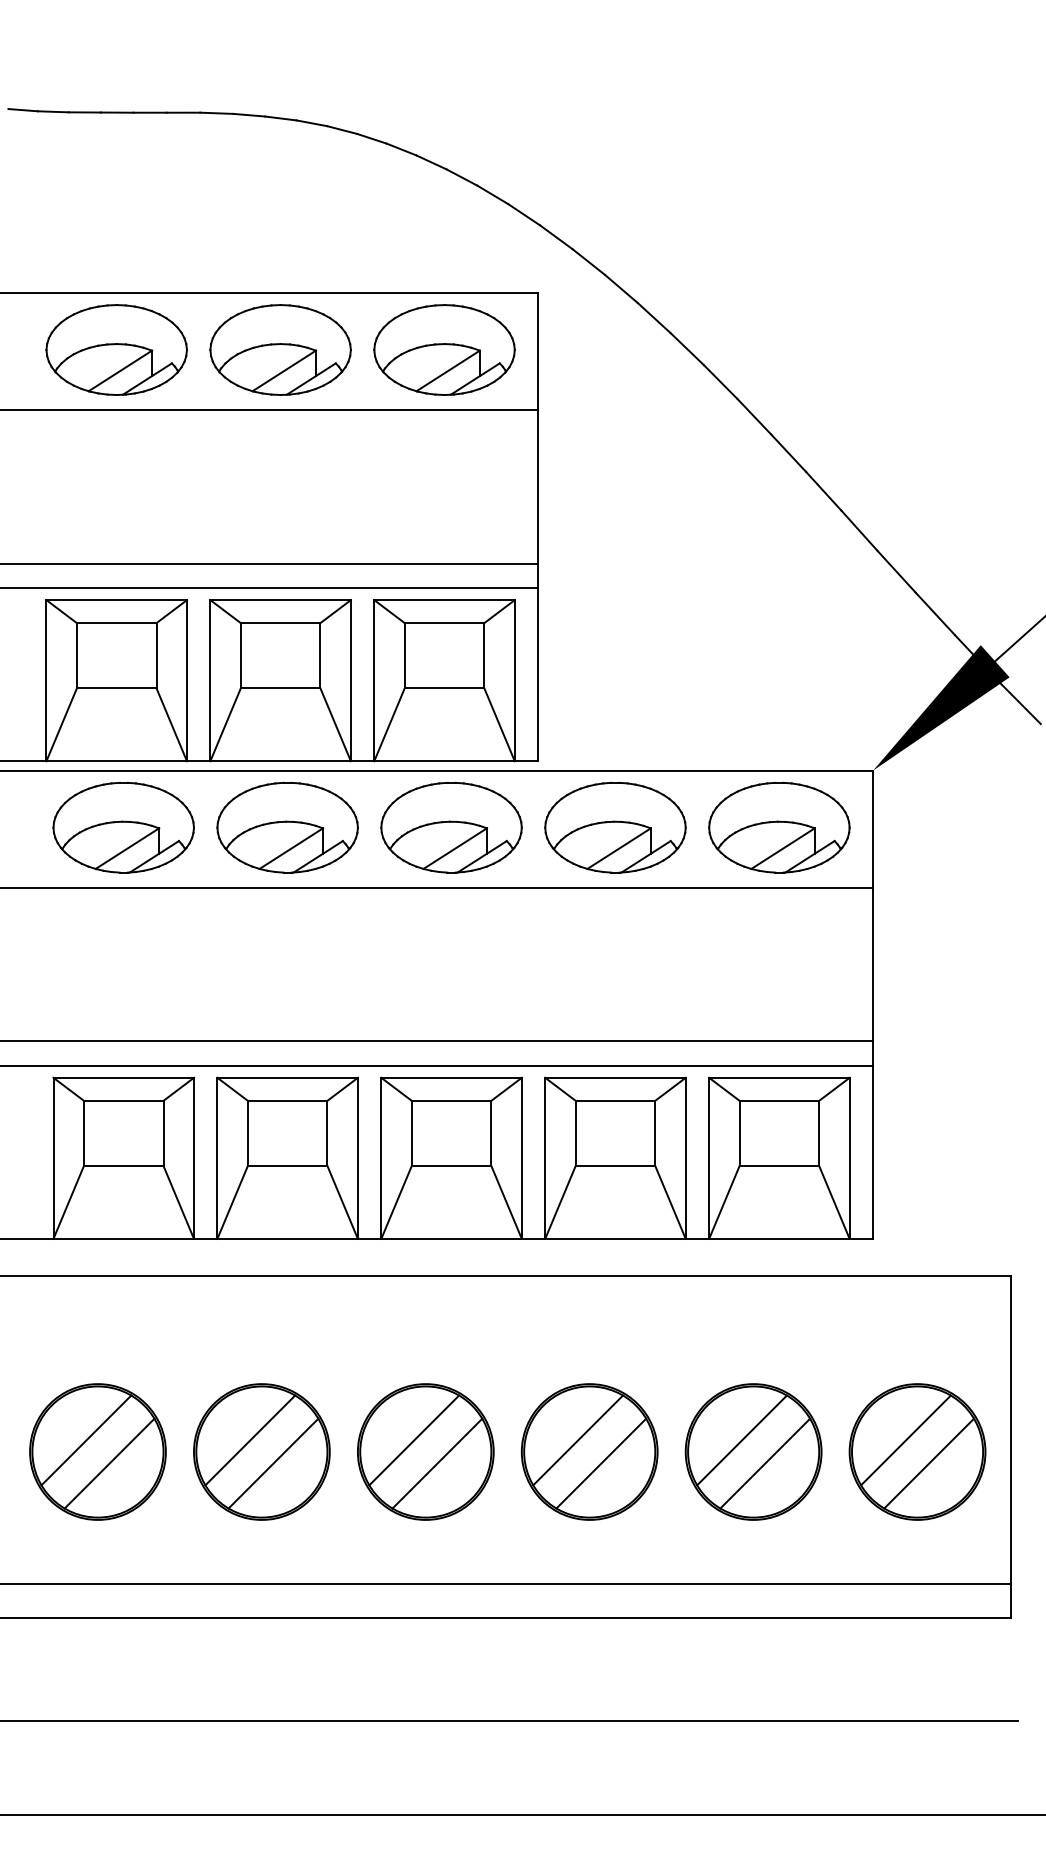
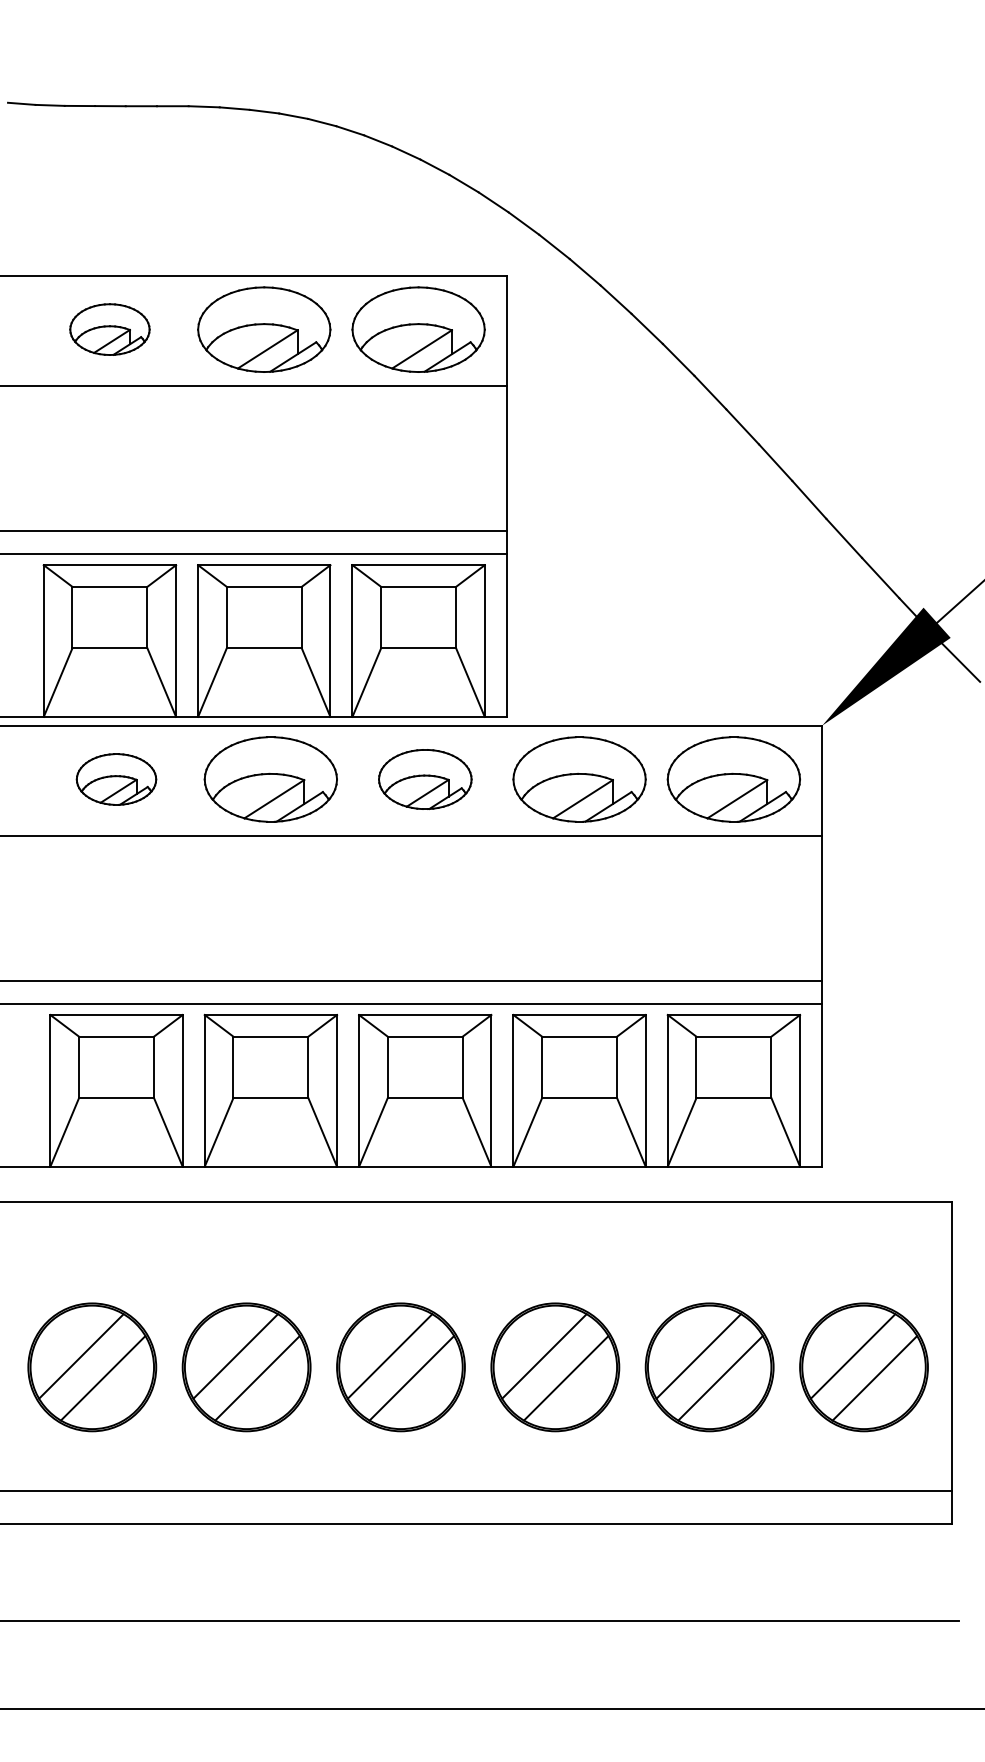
part: (116, 349) -> (109, 329), size x0.6
part: (123, 827) -> (116, 779), size x0.6
part: (451, 827) -> (425, 779), size x0.7

